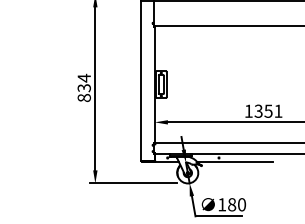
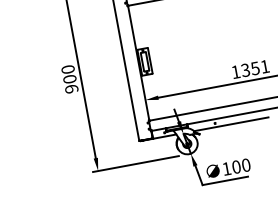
text: (83, 87) -> (69, 78), 834 -> 900
text: (232, 204) -> (236, 166), 180 -> 100

